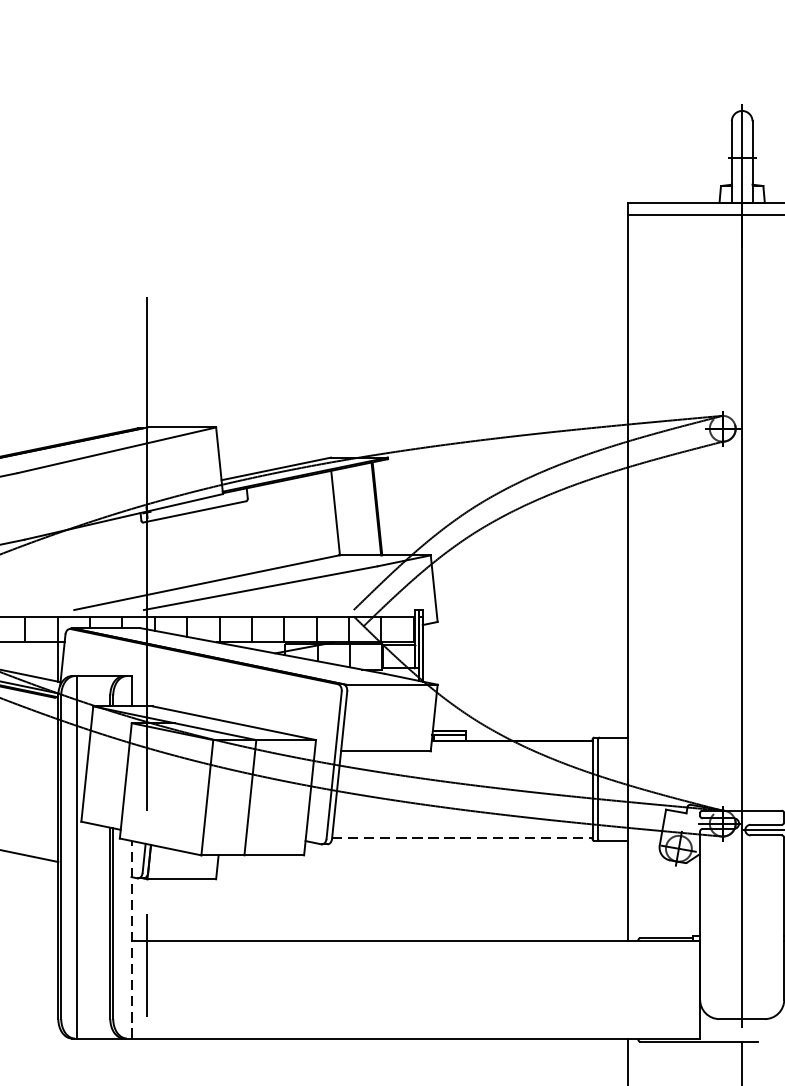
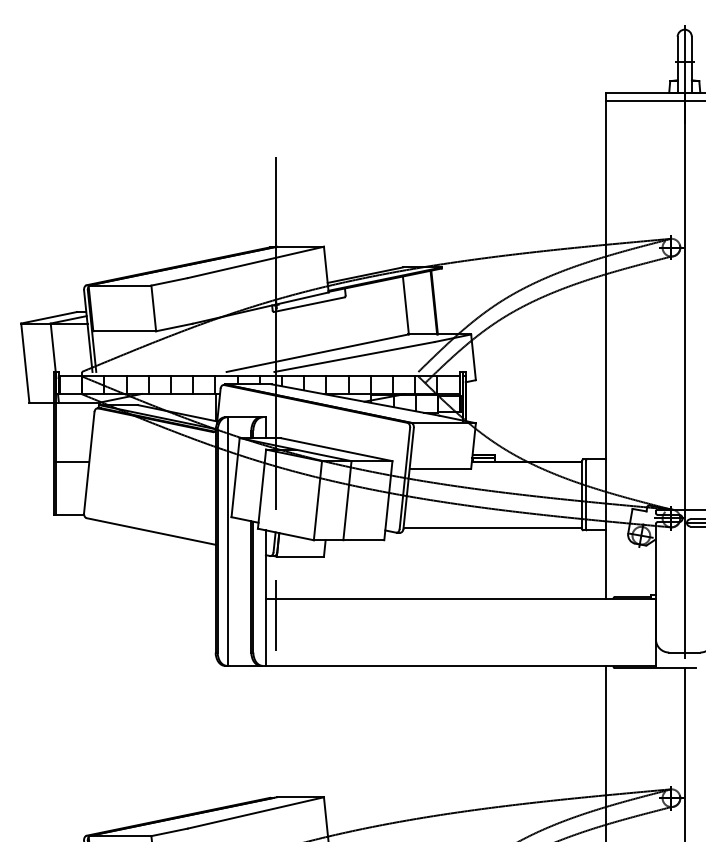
line: (463, 838) -> (493, 528), dashed -> solid
line: (130, 940) -> (265, 598), dashed -> solid

